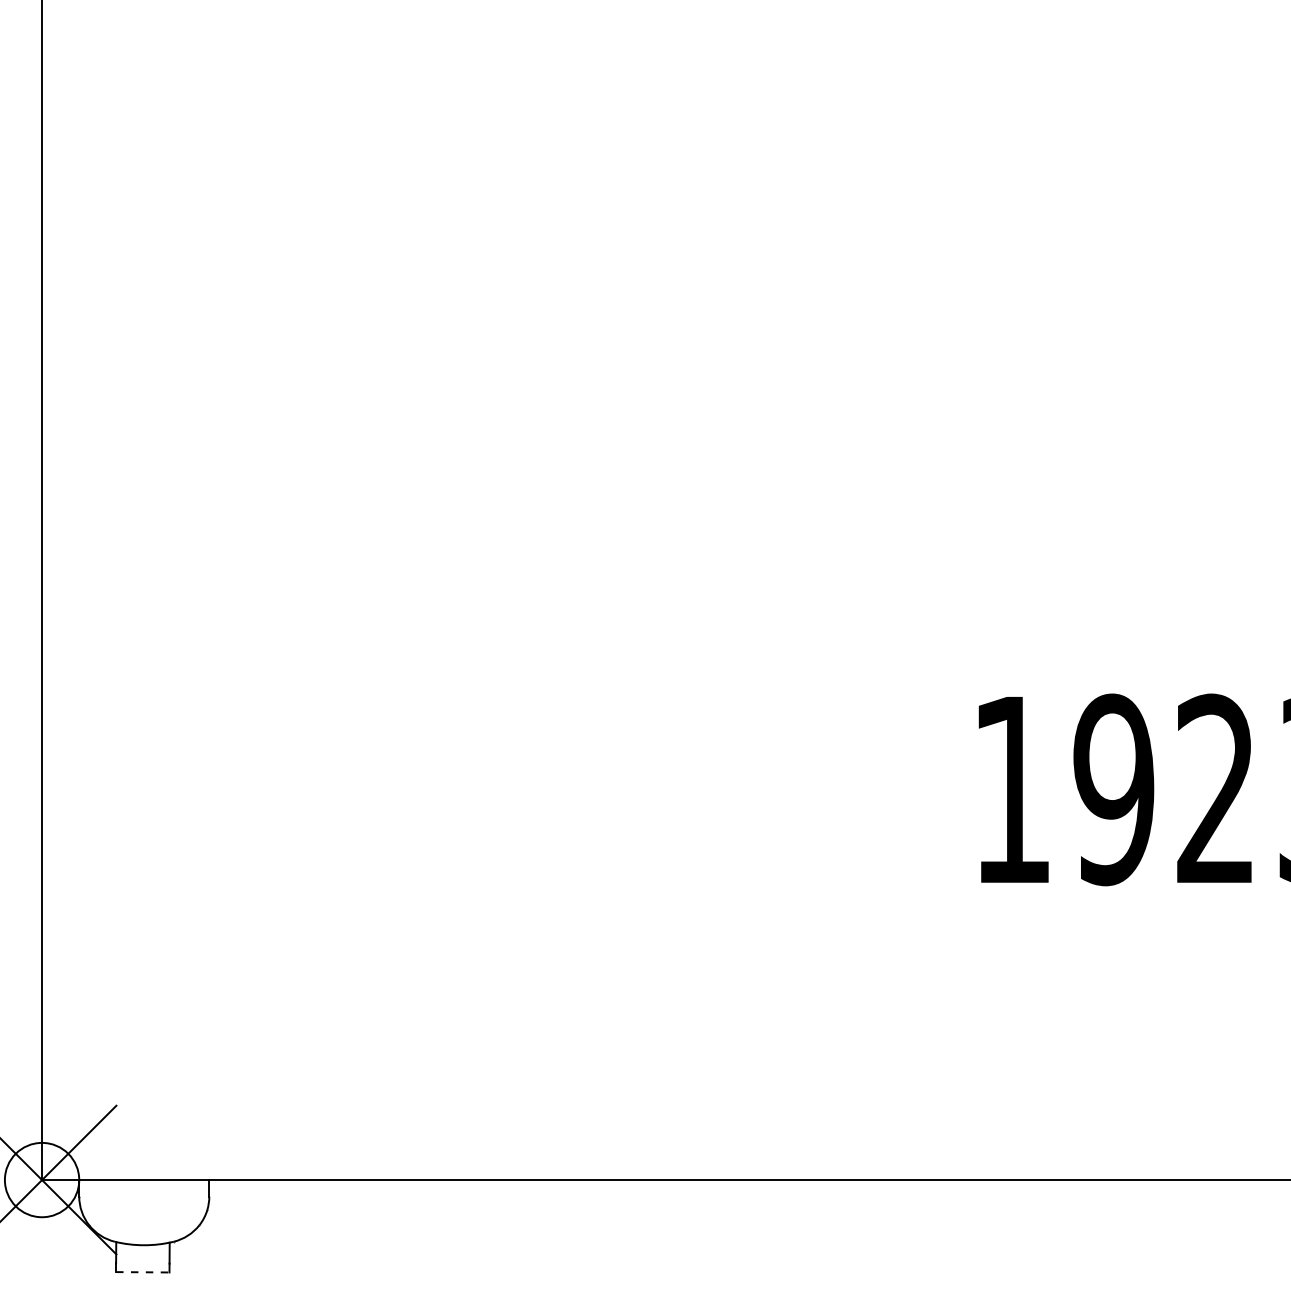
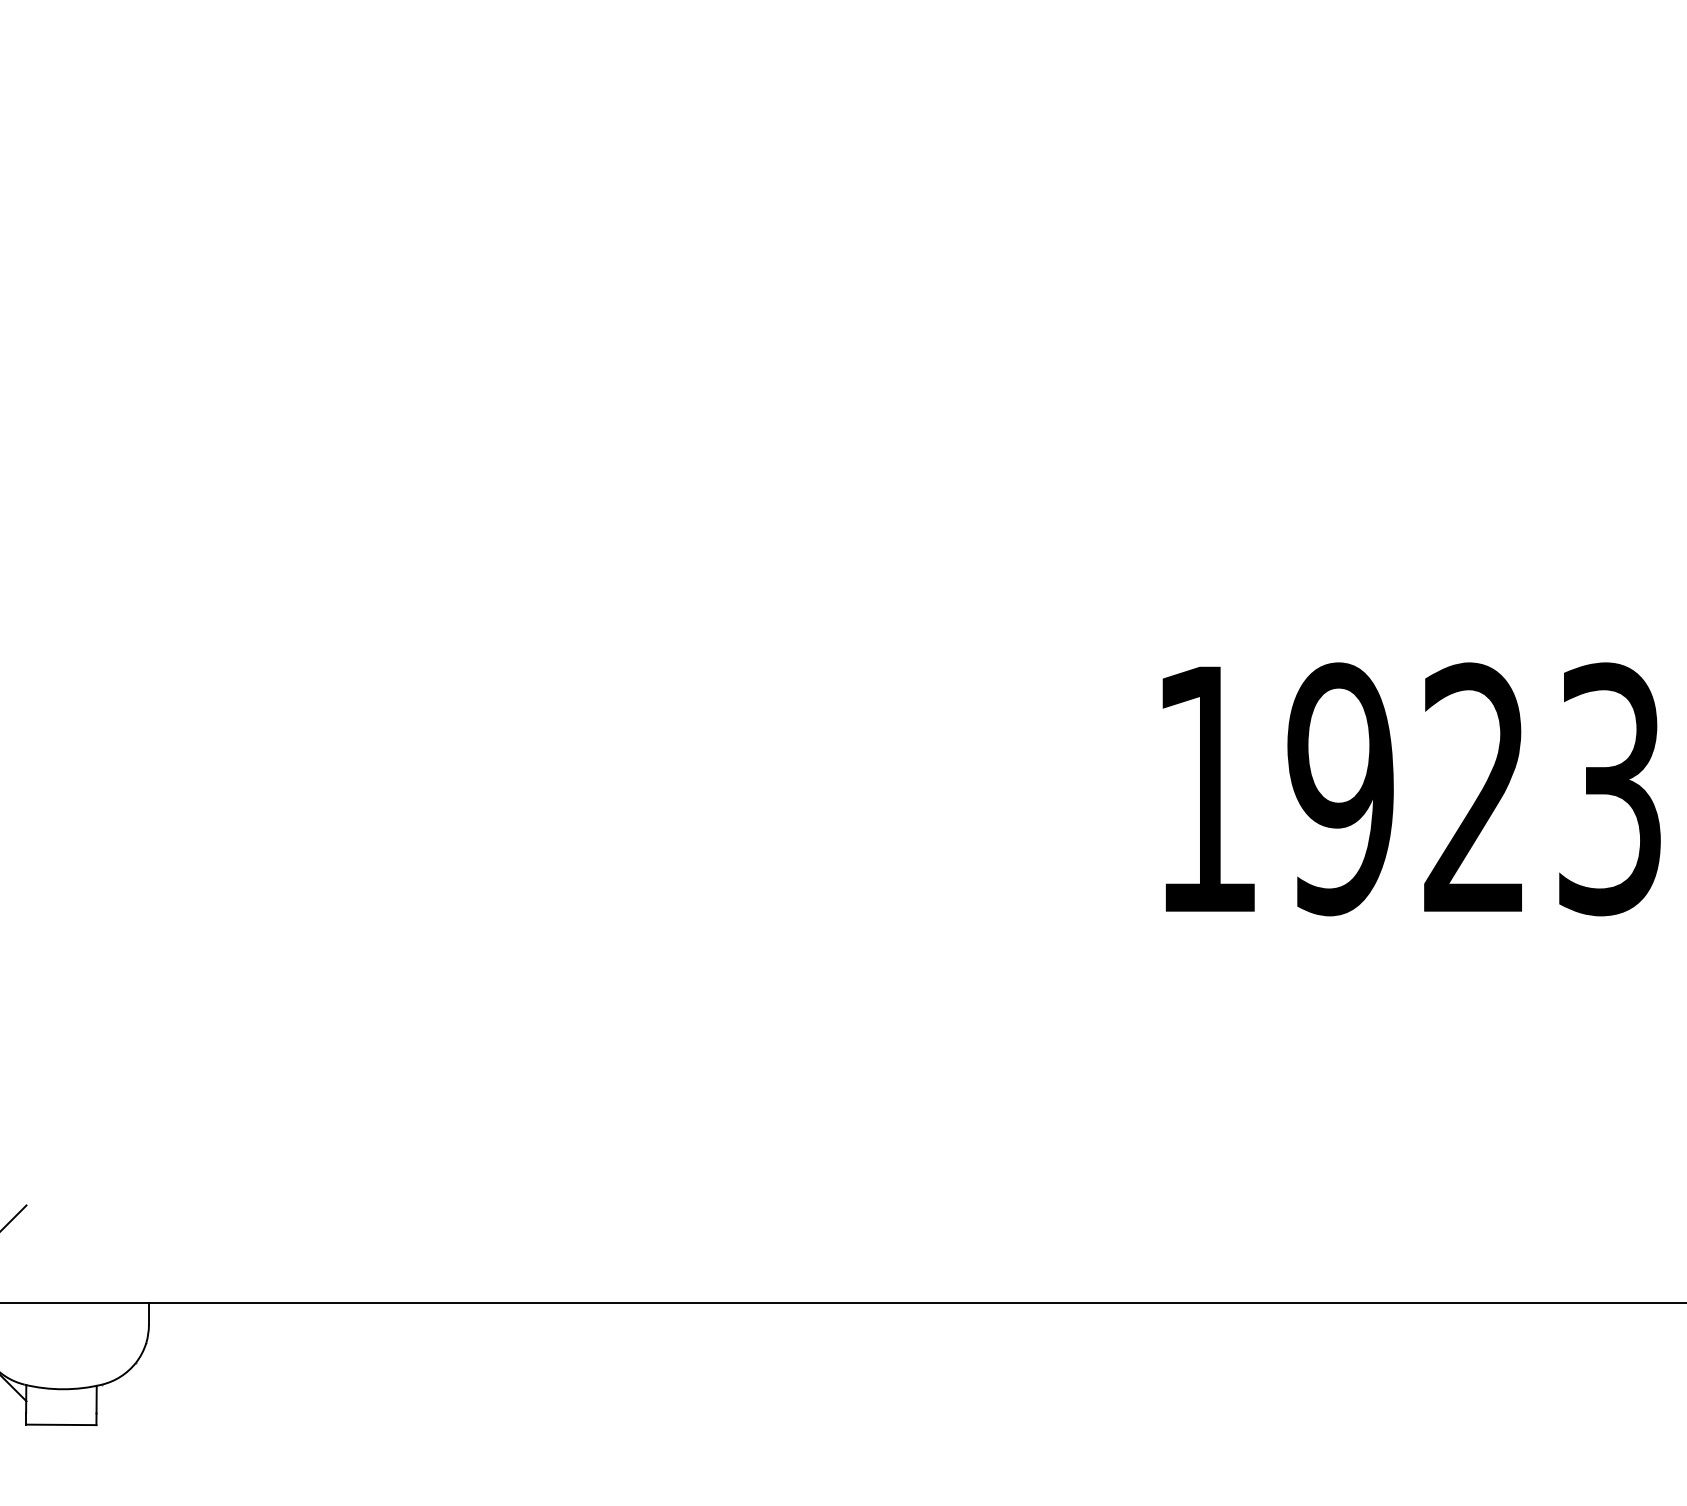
line: (142, 1272) -> (60, 1425), dashed -> solid

